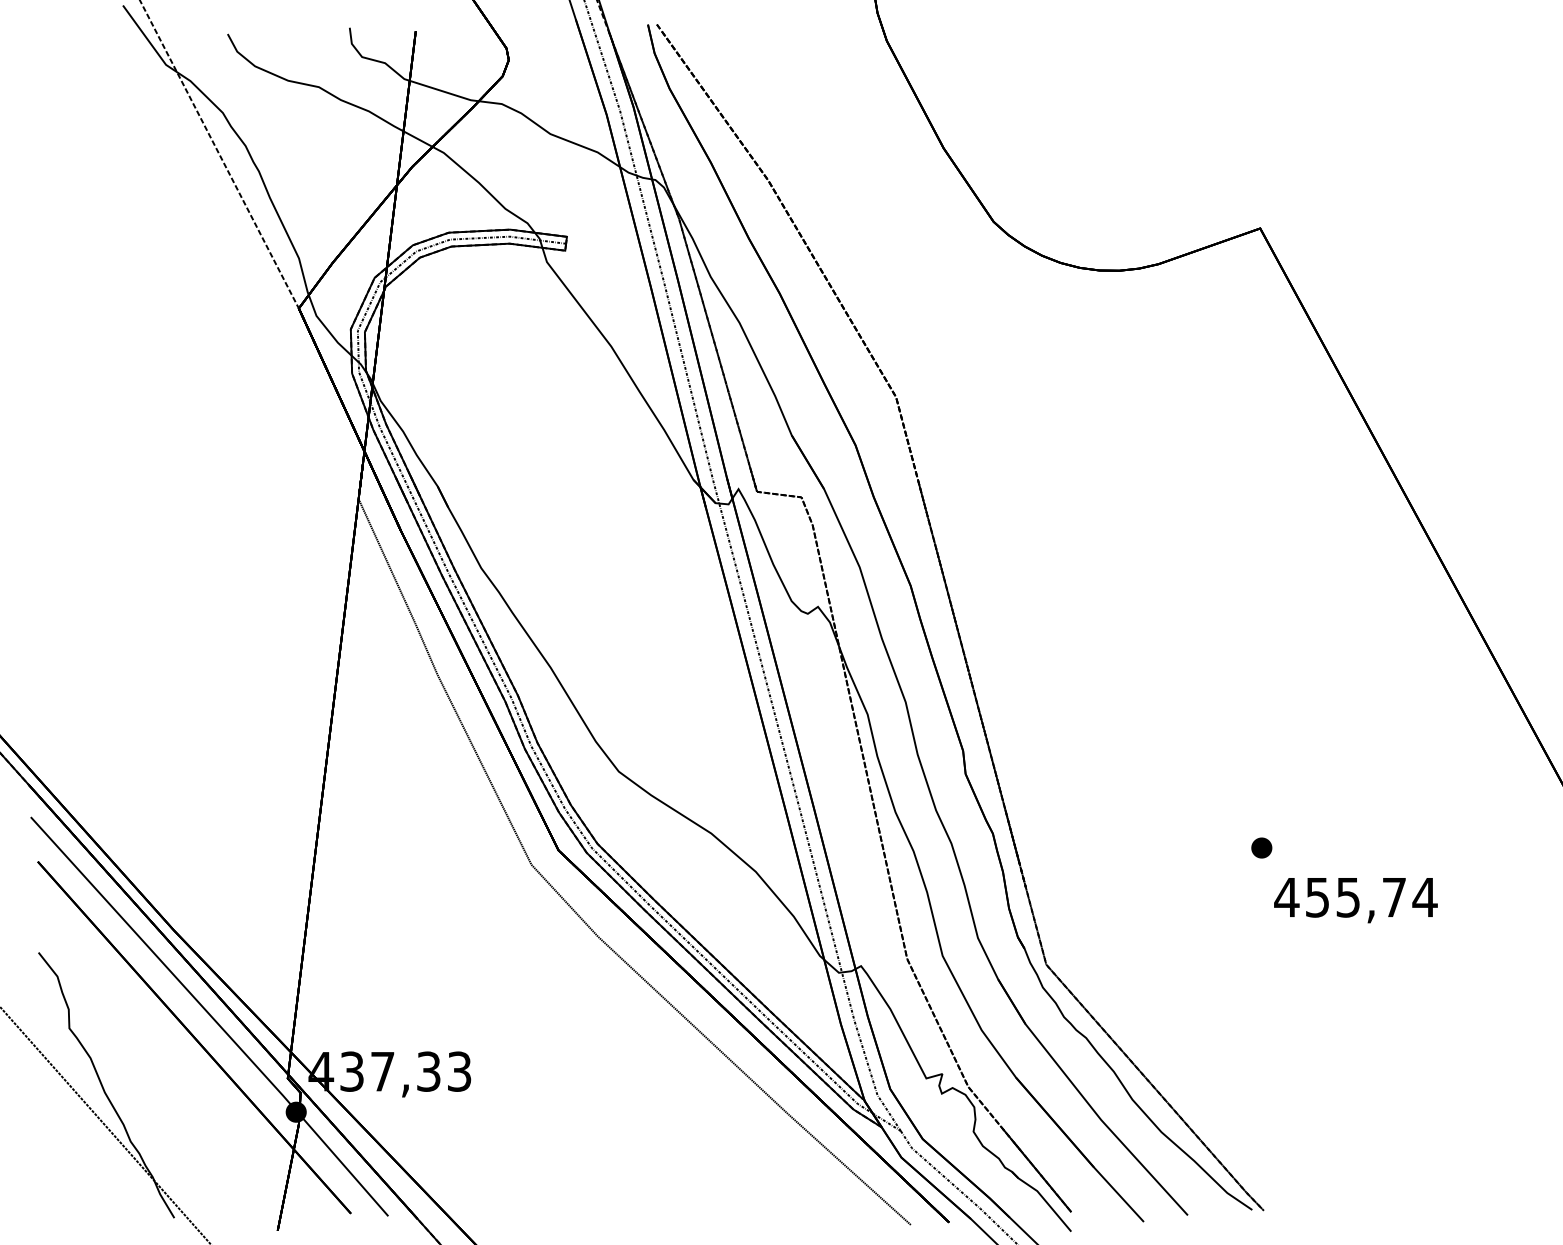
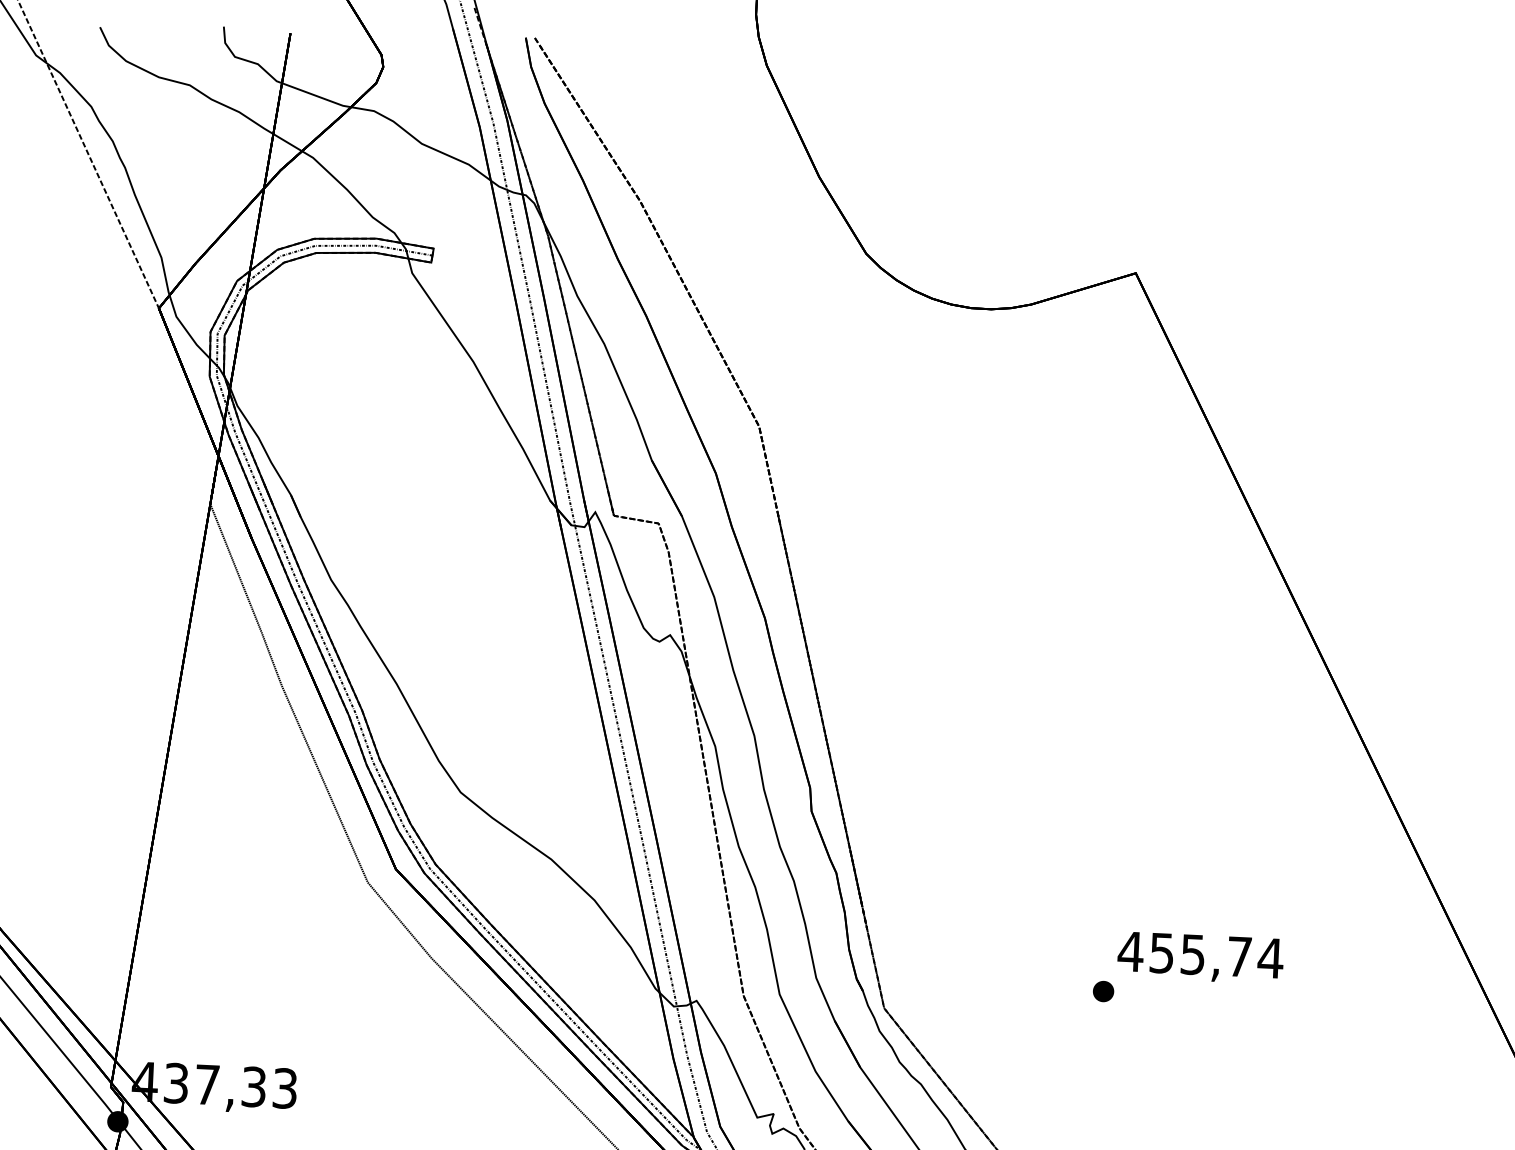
part: (1261, 847) -> (1103, 990), moved

